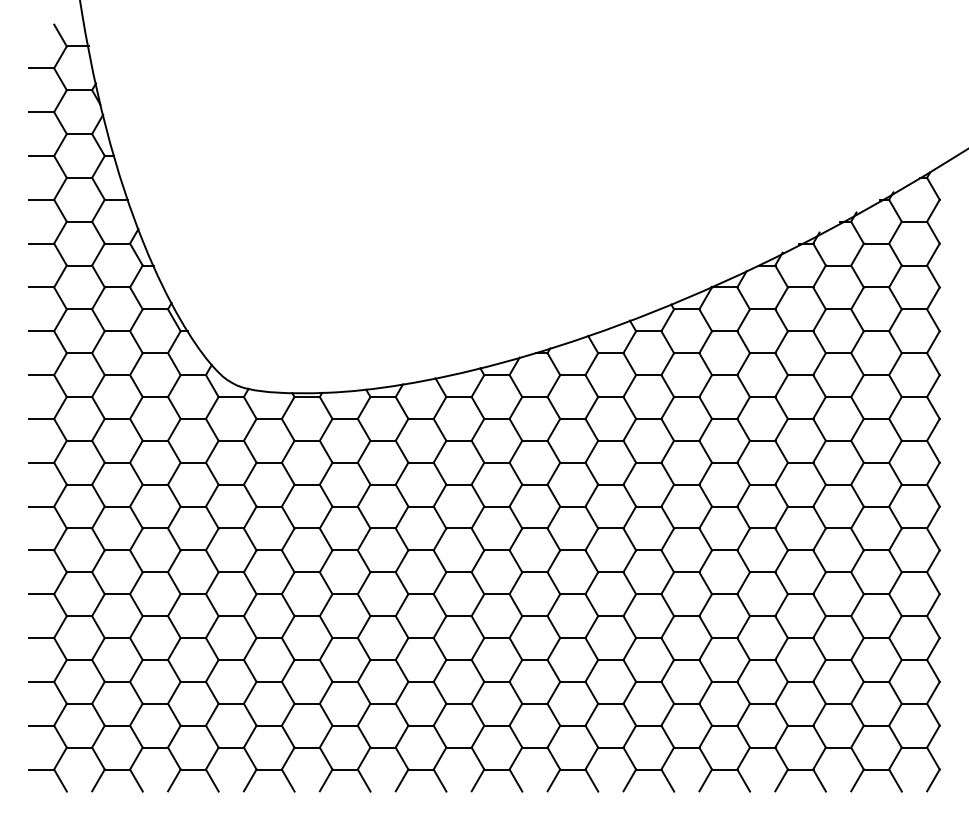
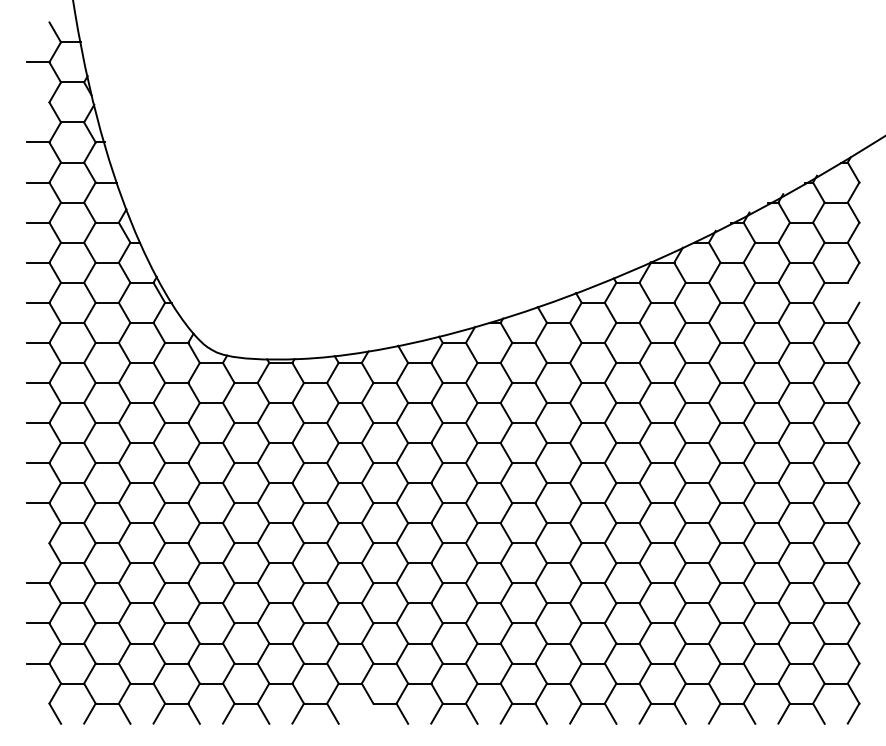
line: (41, 112) -> (37, 102), removed
line: (933, 320) -> (853, 292), removed
line: (41, 594) -> (37, 543), removed
line: (41, 769) -> (37, 703), removed
line: (401, 780) -> (367, 713), removed

